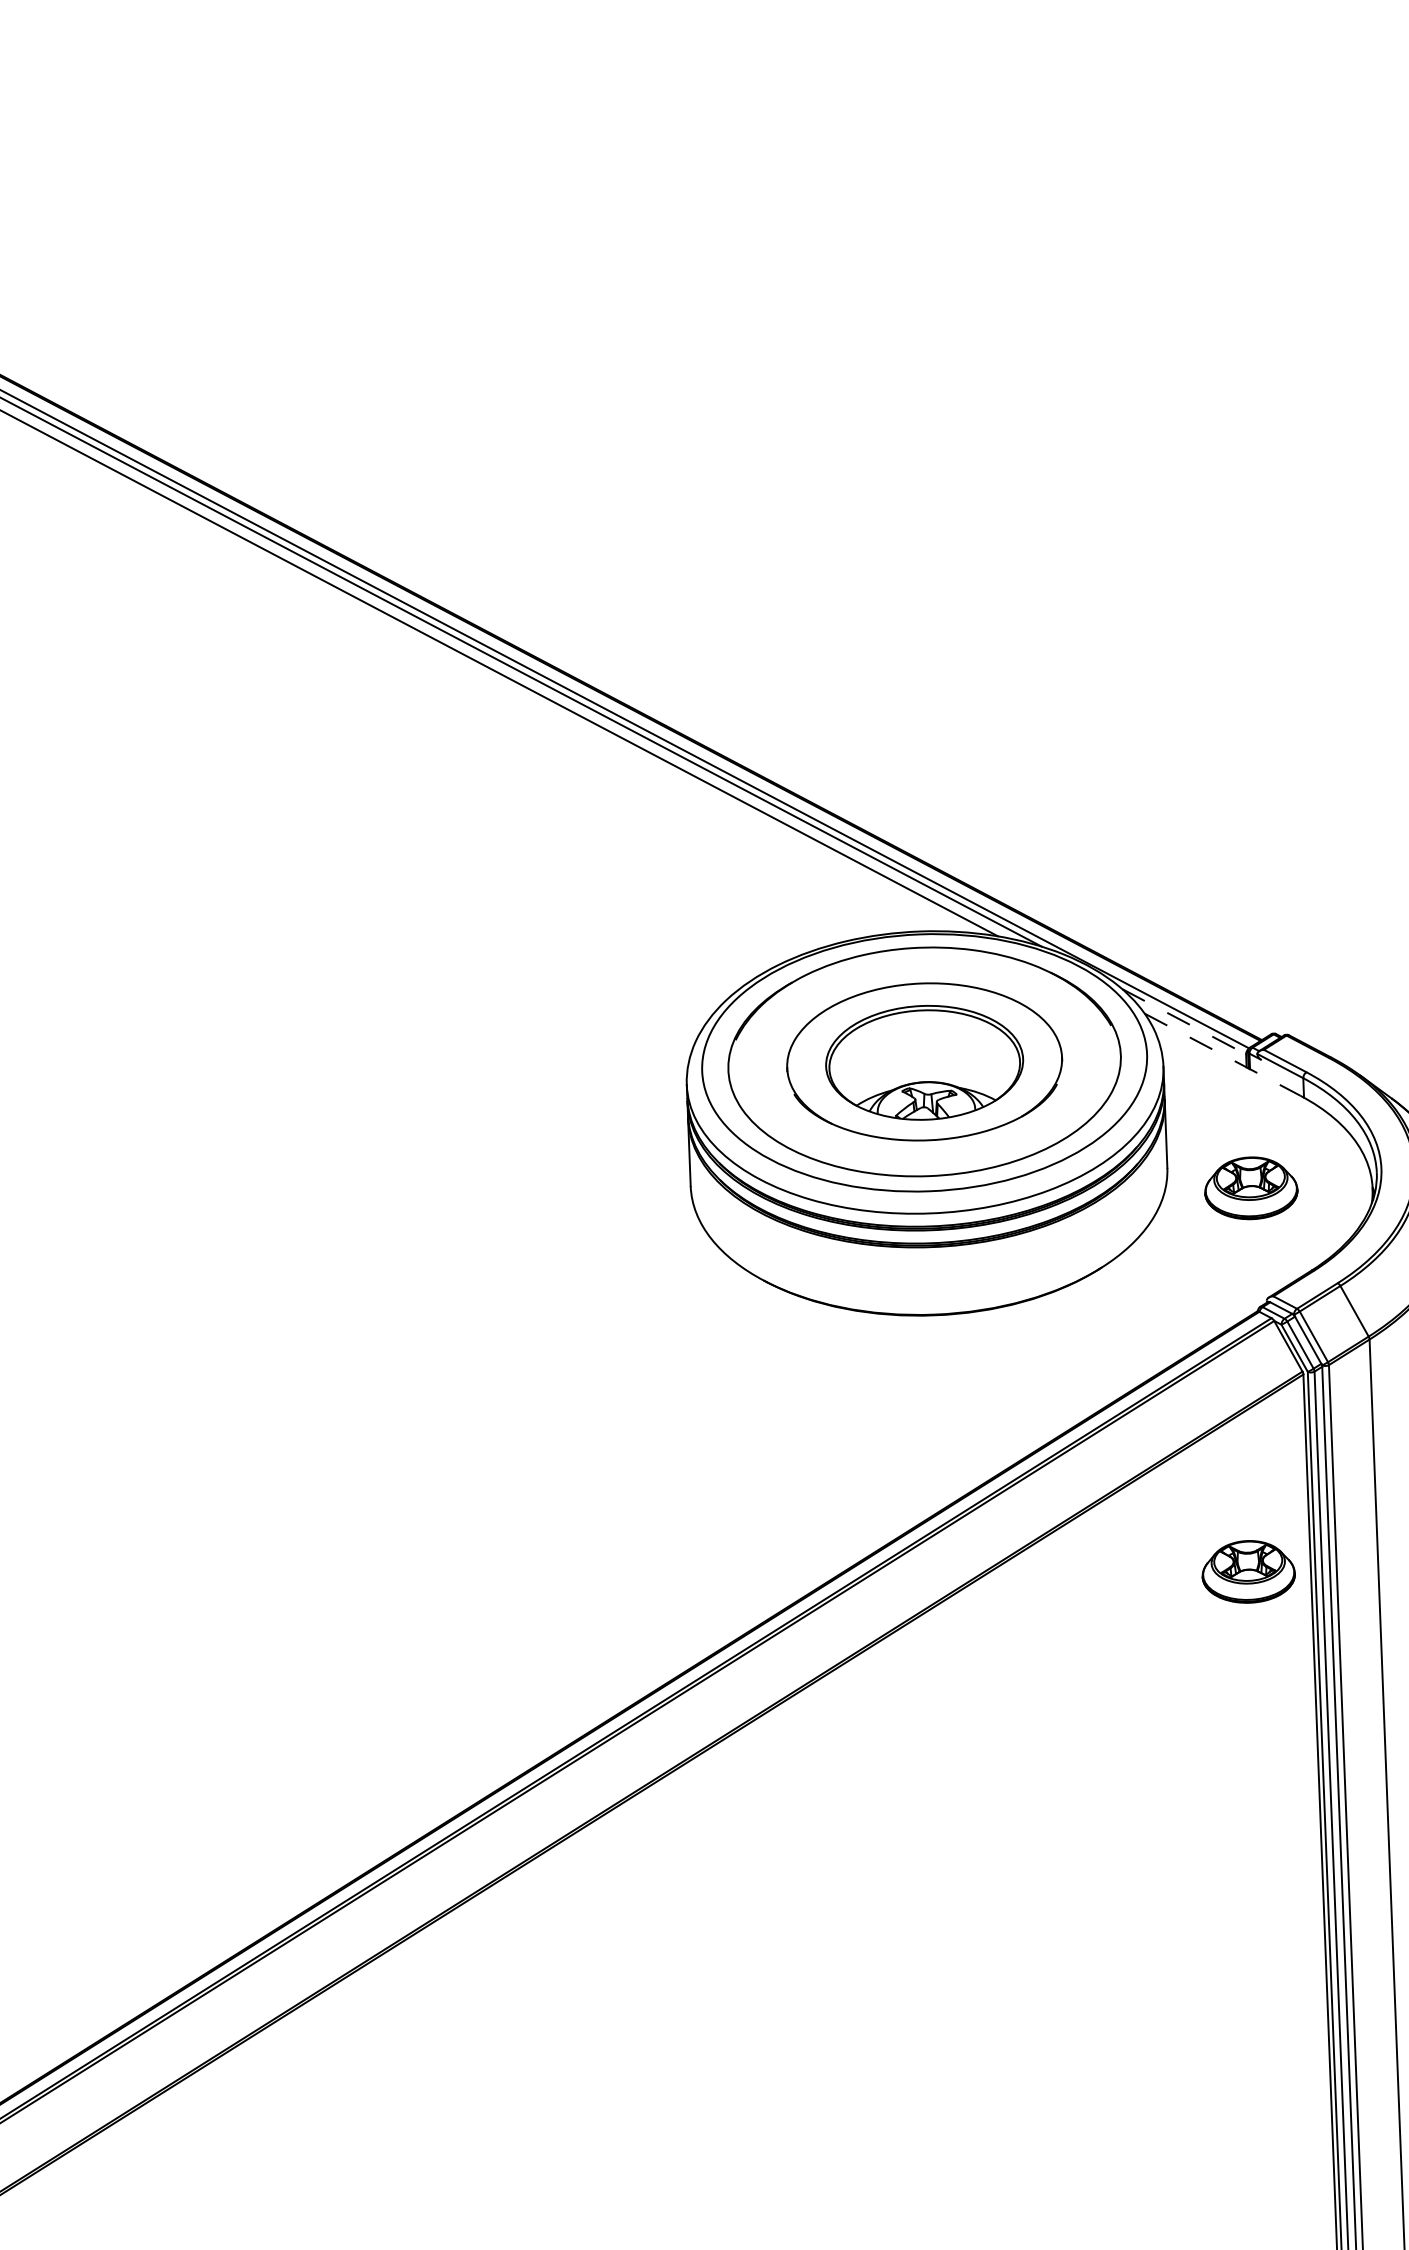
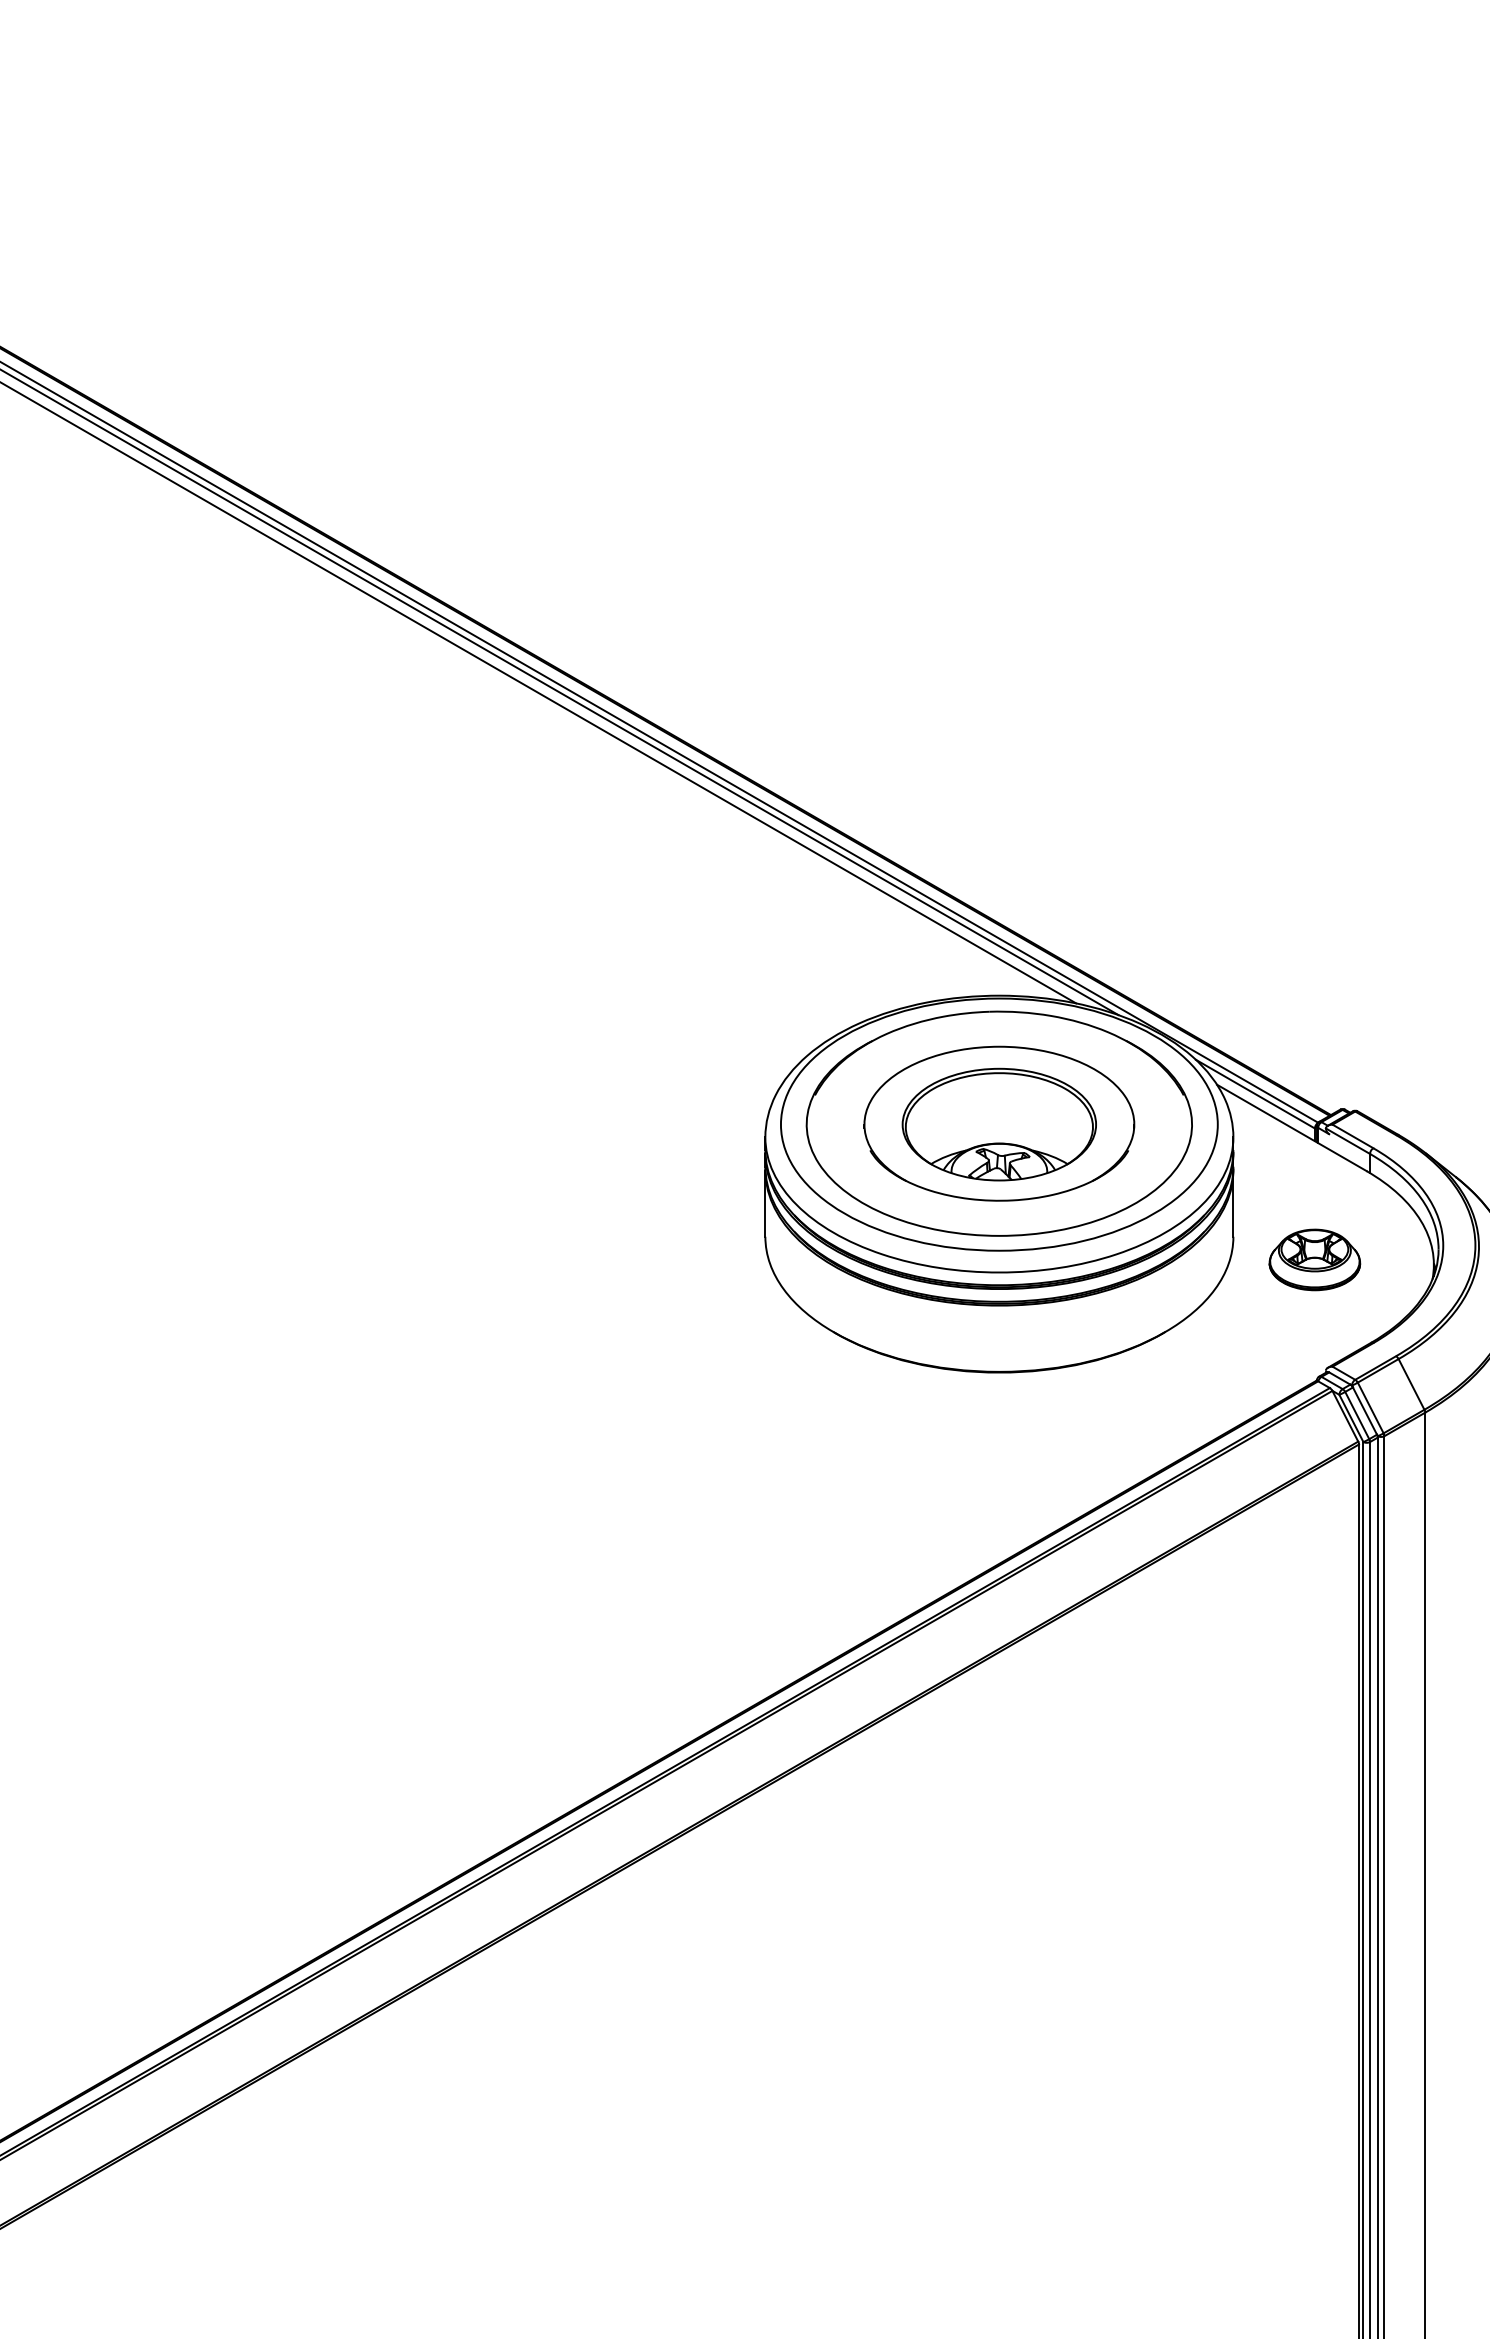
line: (1184, 1022) -> (1255, 1094), dashed -> solid
line: (1223, 1055) -> (1292, 1128), dashed -> solid
part: (1248, 1571) -> (1297, 1635), removed

